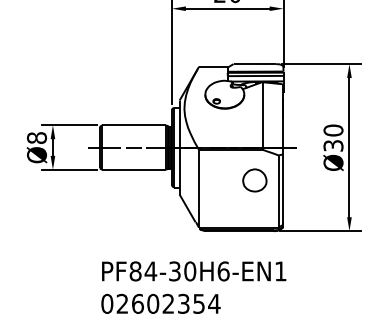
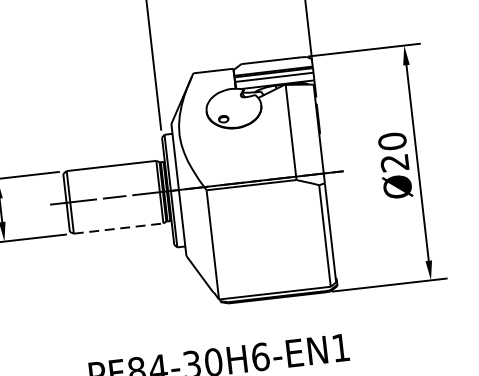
text: (333, 145) -> (394, 162), Ø30 -> Ø20
line: (134, 169) -> (119, 228), solid -> dashed
part: (254, 180) -> (289, 224), removed

